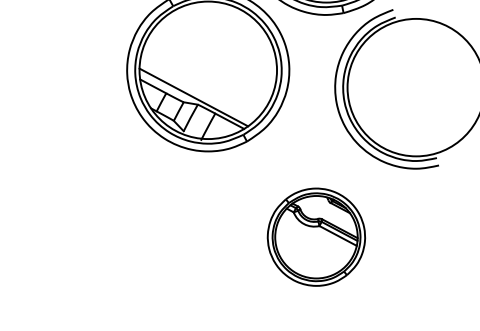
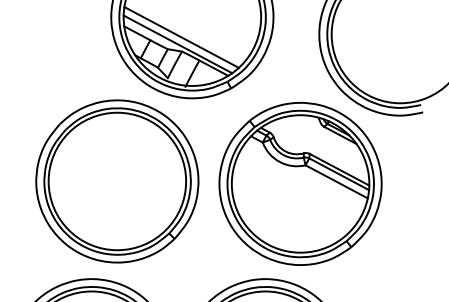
line: (197, 90) -> (181, 37), added
part: (133, 234) -> (117, 181), added
part: (316, 237) -> (300, 184), size x1.67

